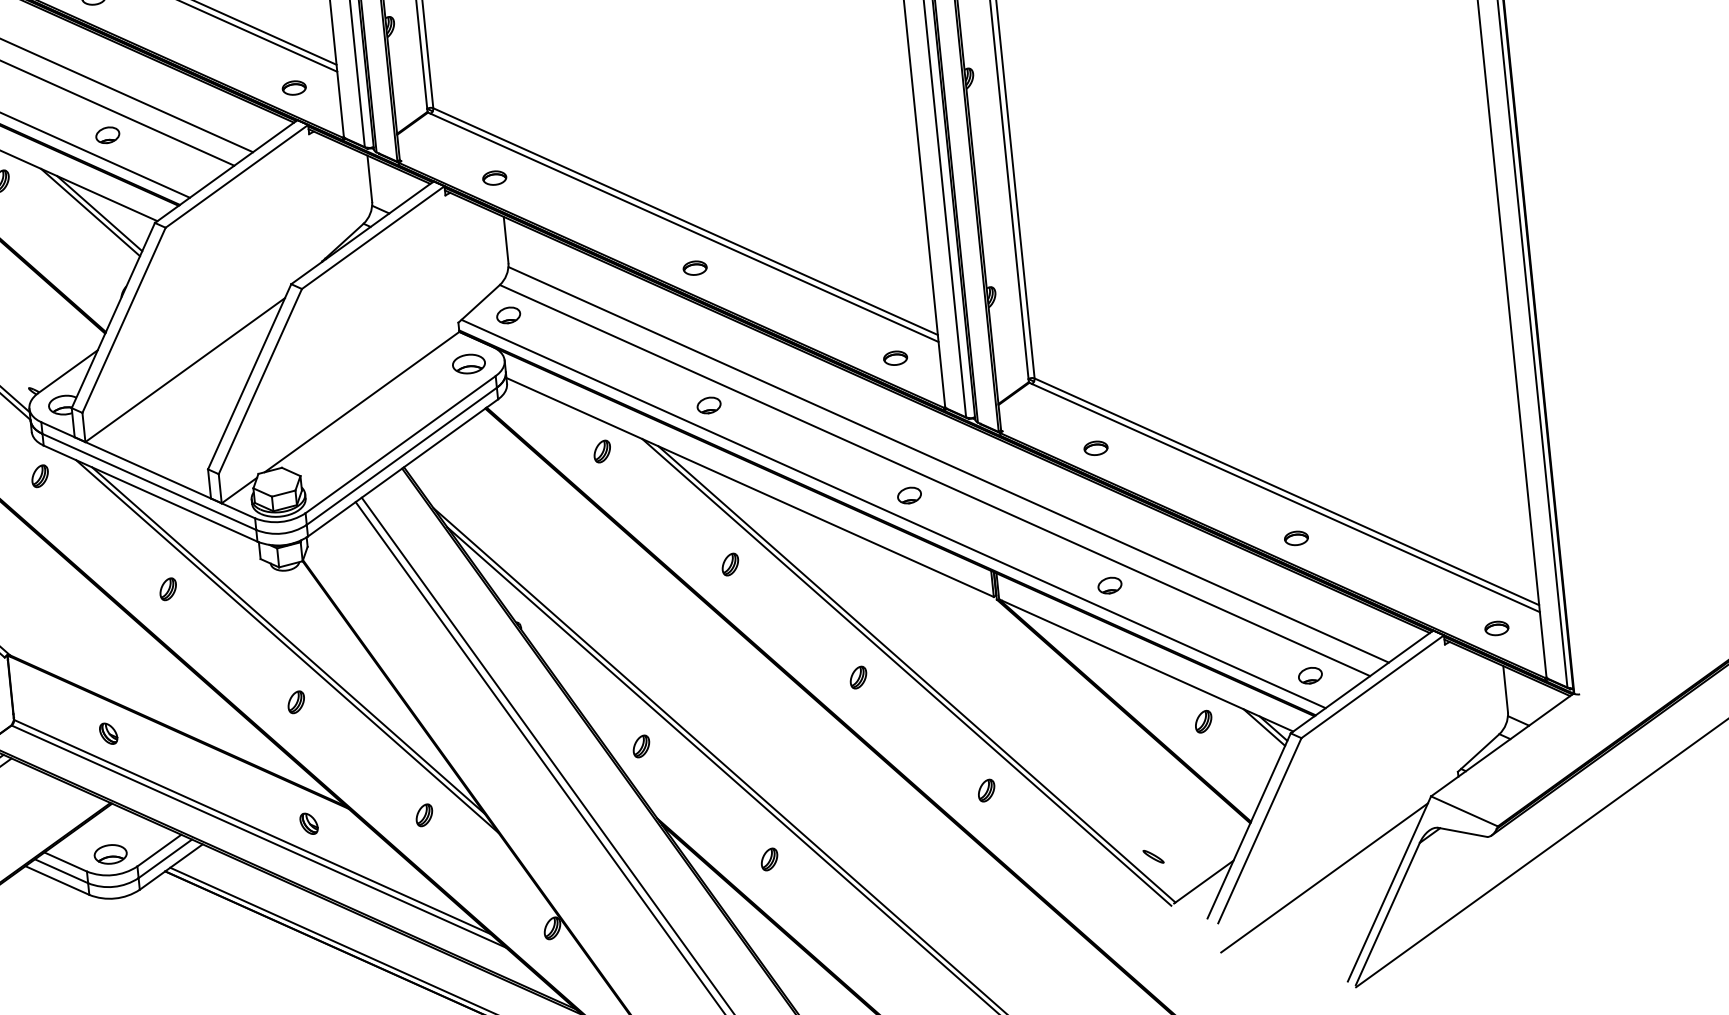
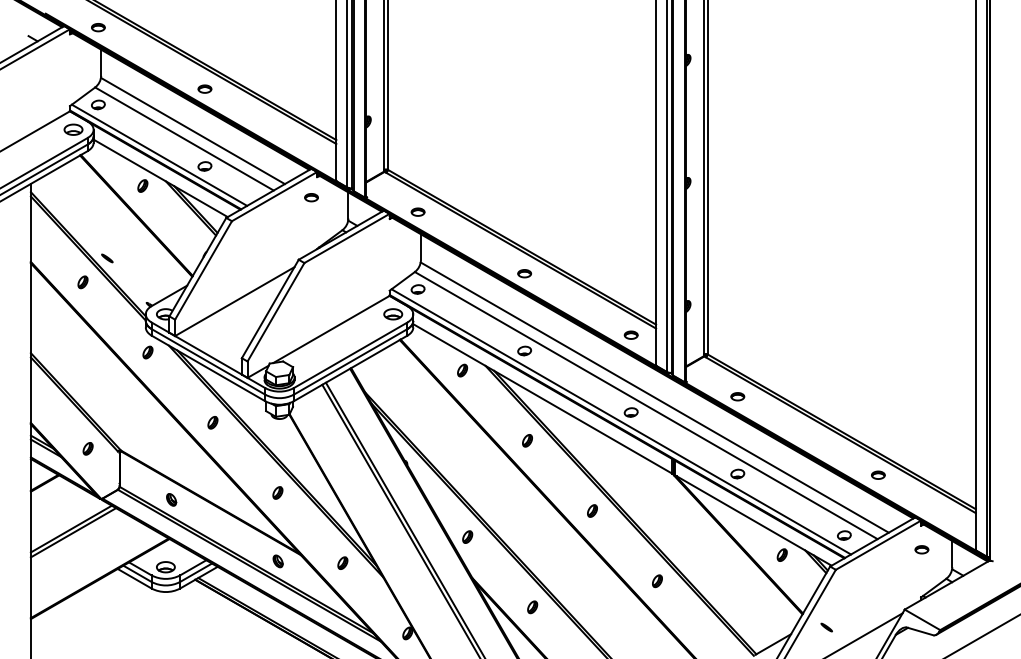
part: (294, 87) -> (311, 197), moved
part: (1296, 537) -> (878, 474), moved
part: (1496, 628) -> (921, 549), moved
part: (1153, 856) -> (826, 627), moved

